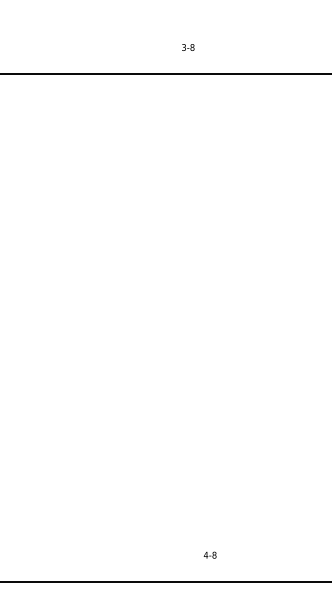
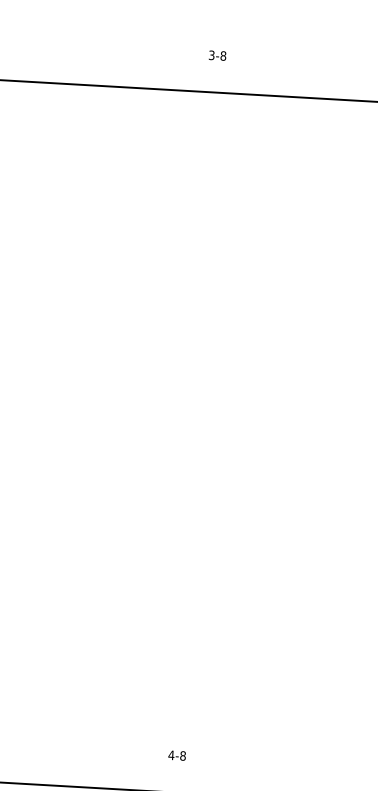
text: (188, 47) -> (217, 55), moved
text: (209, 554) -> (176, 754), moved

